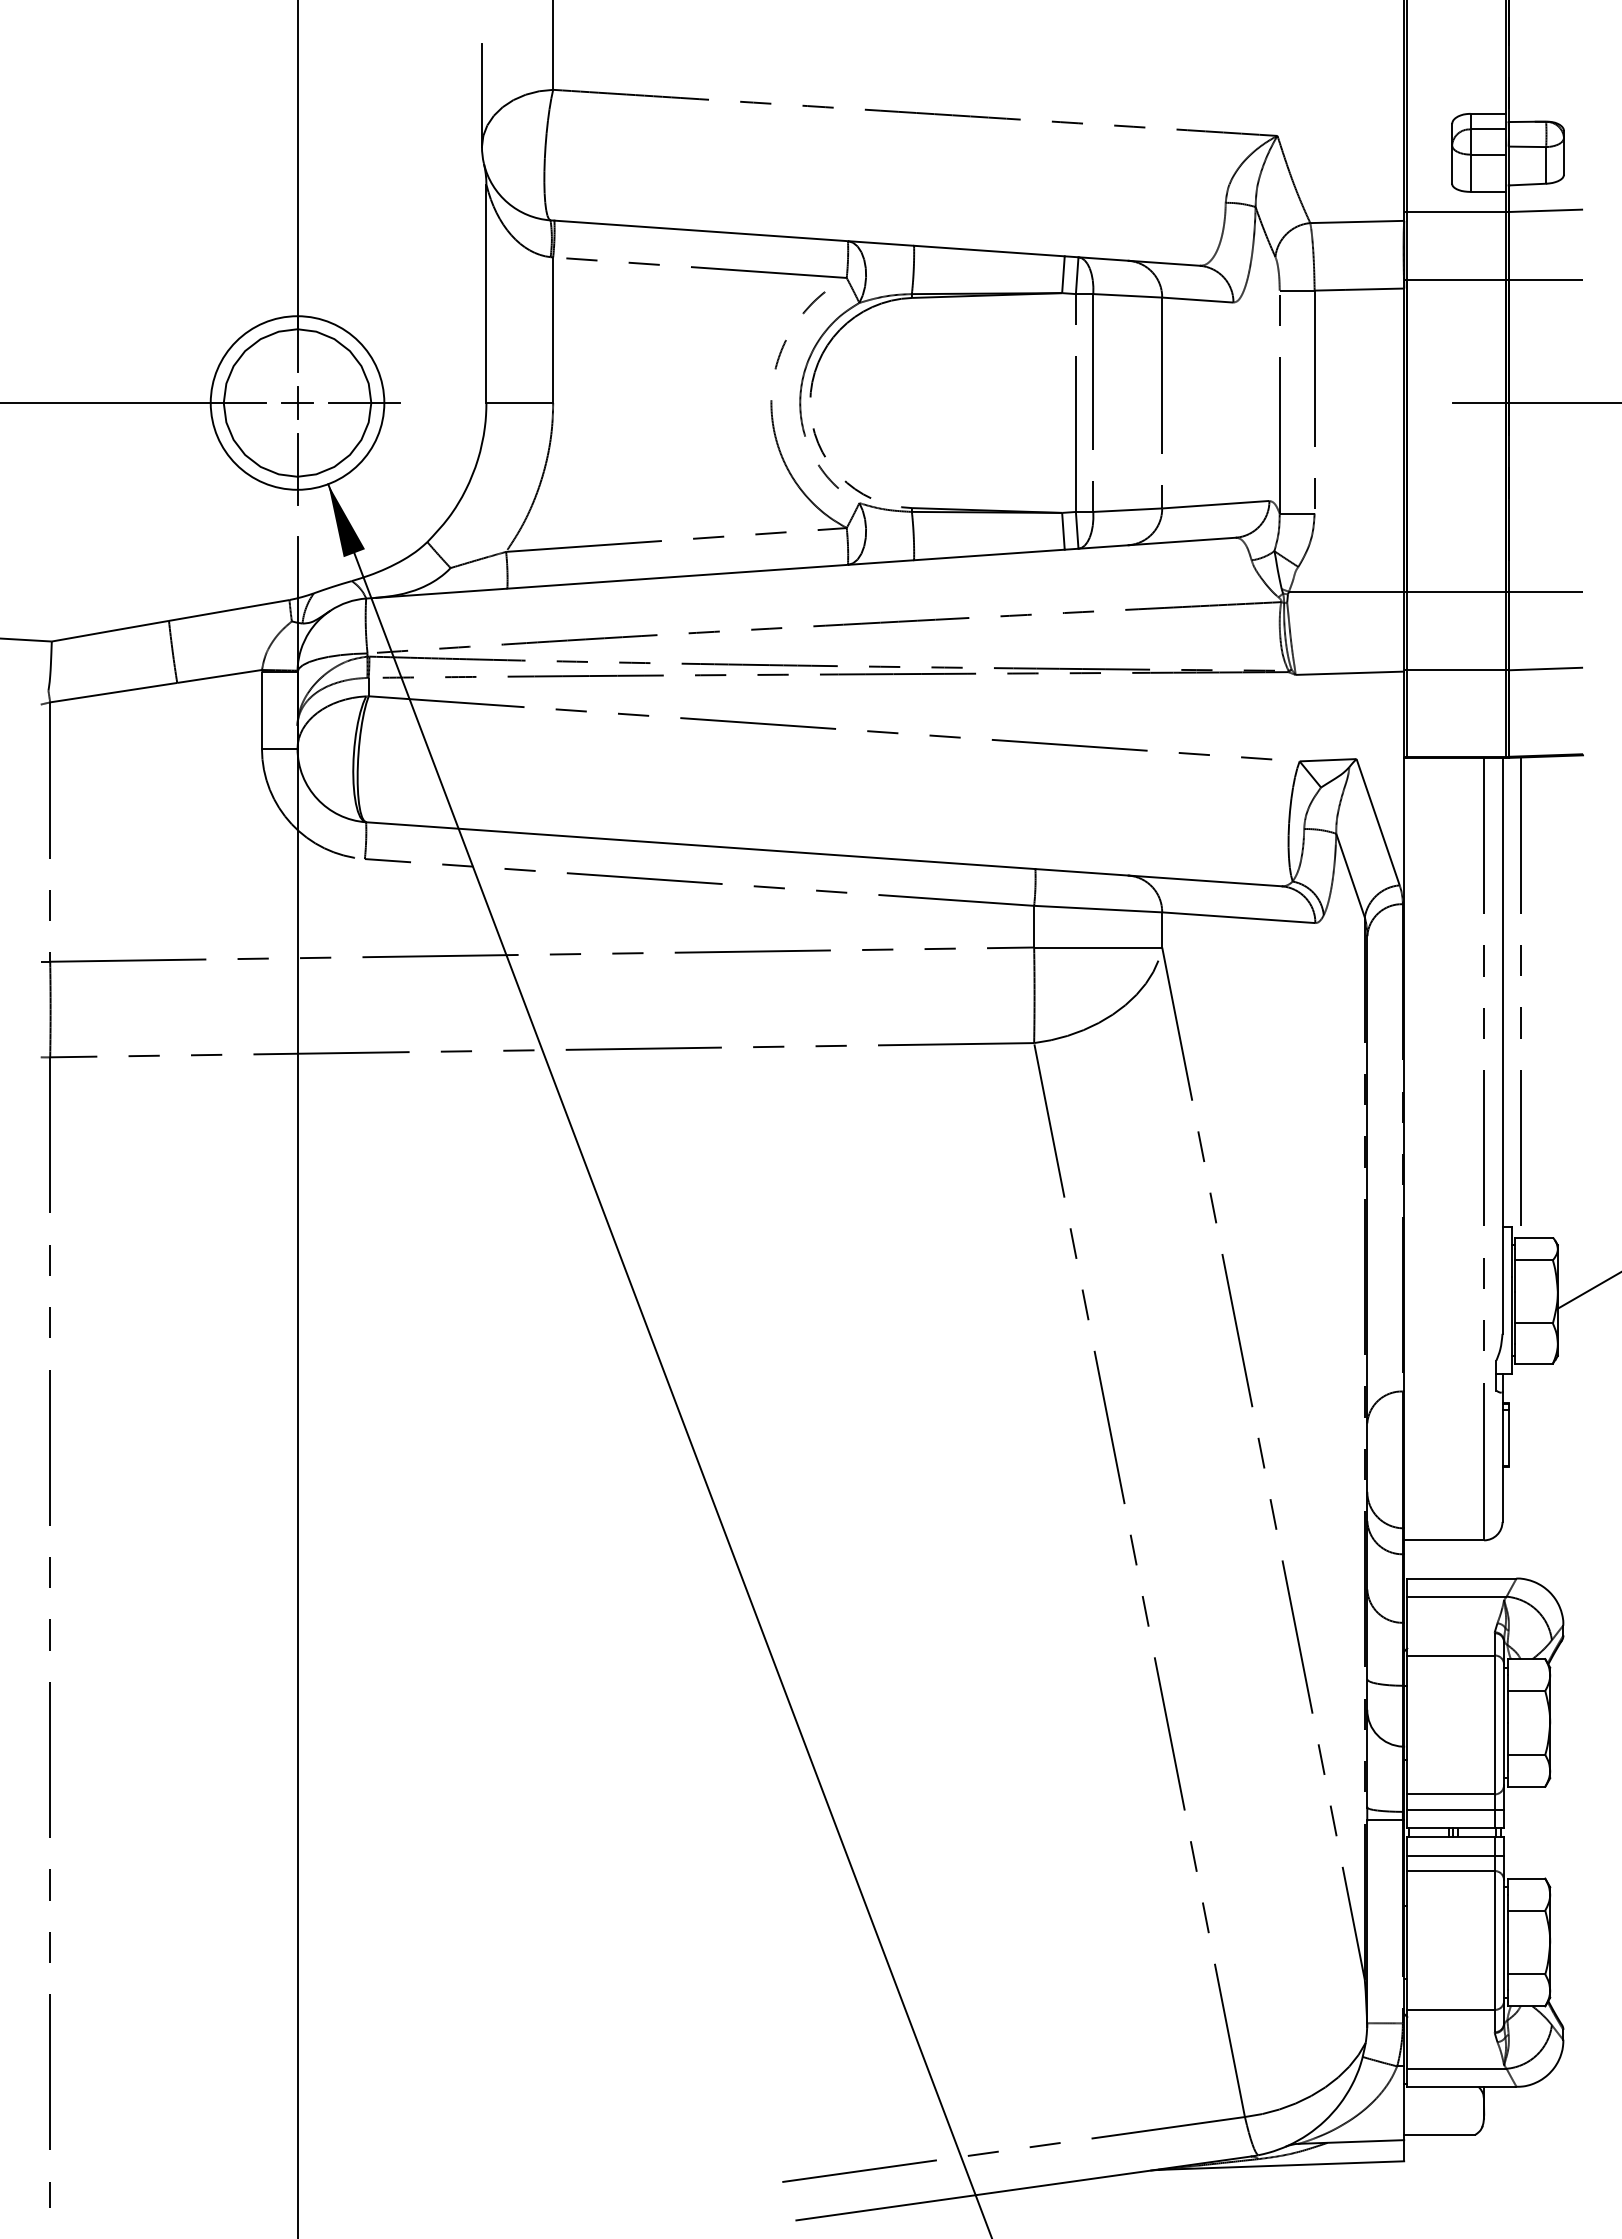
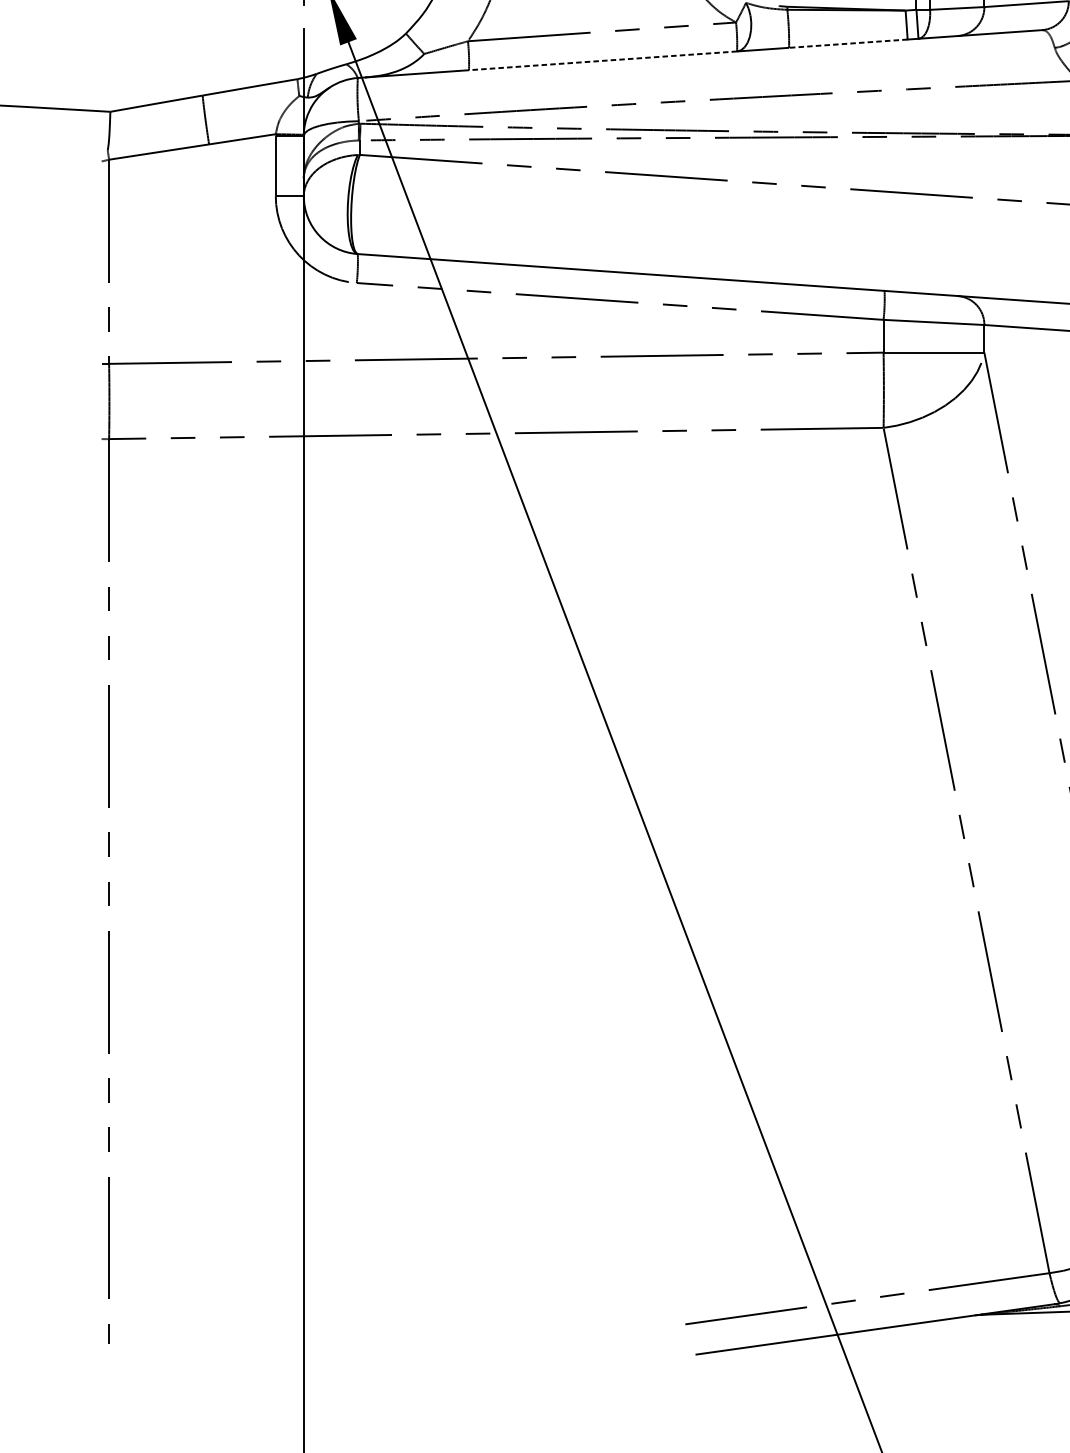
line: (988, 555) -> (847, 44), solid -> dashed
line: (677, 576) -> (602, 60), solid -> dashed

